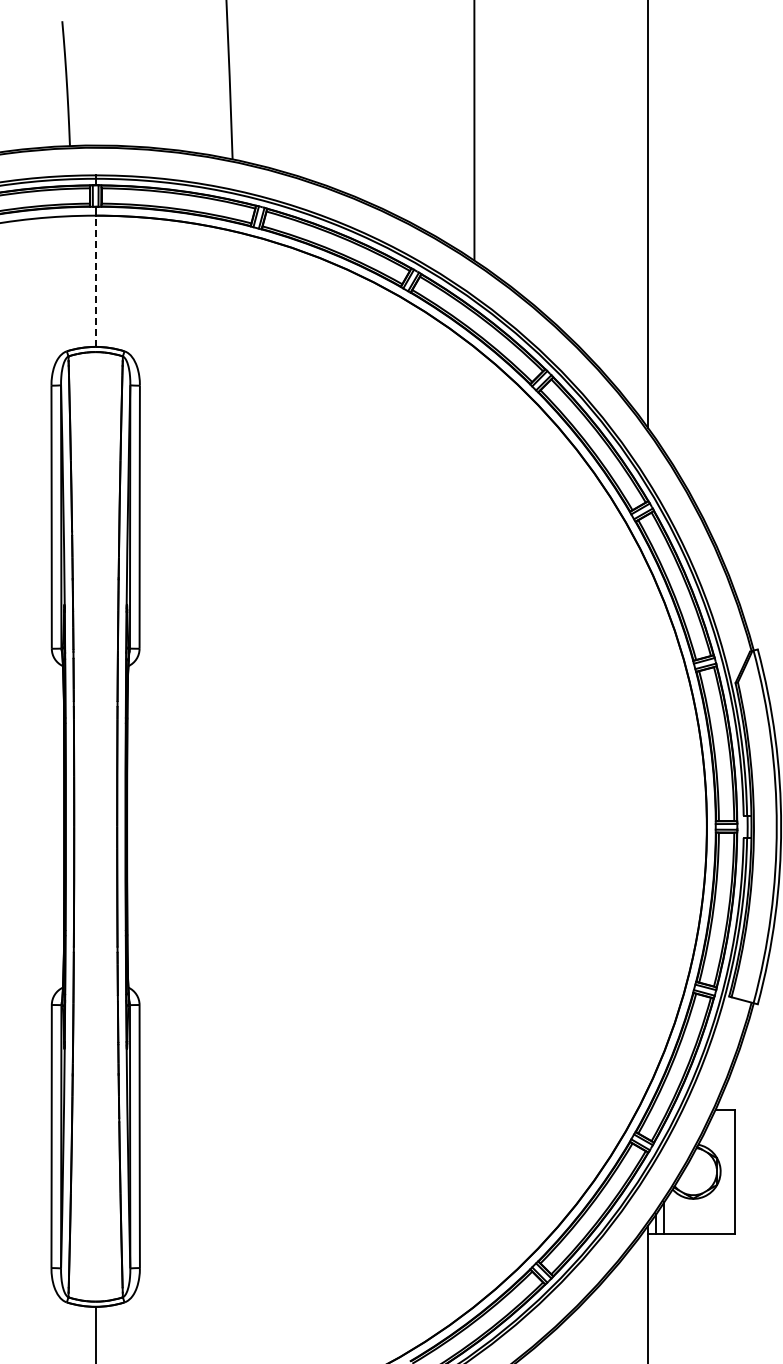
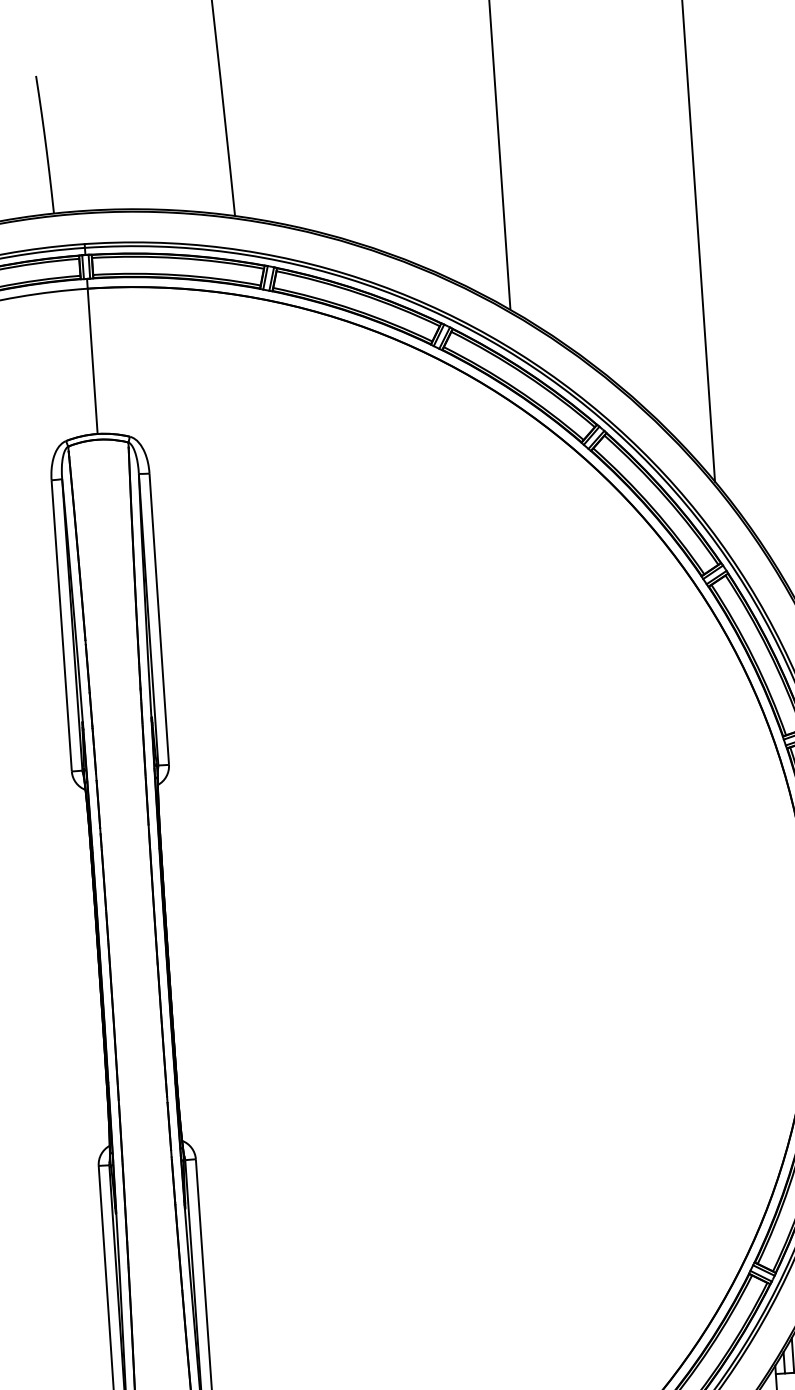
line: (95, 281) -> (92, 361), dashed -> solid

